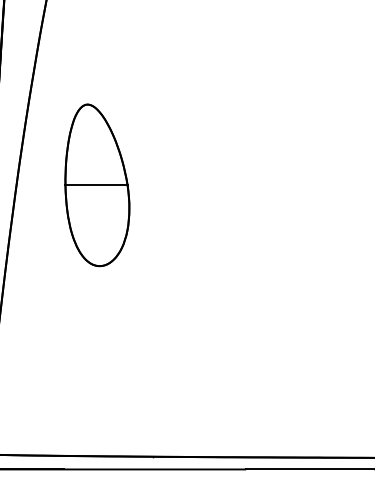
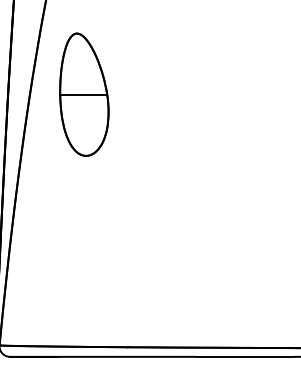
part: (97, 185) -> (84, 94), moved

